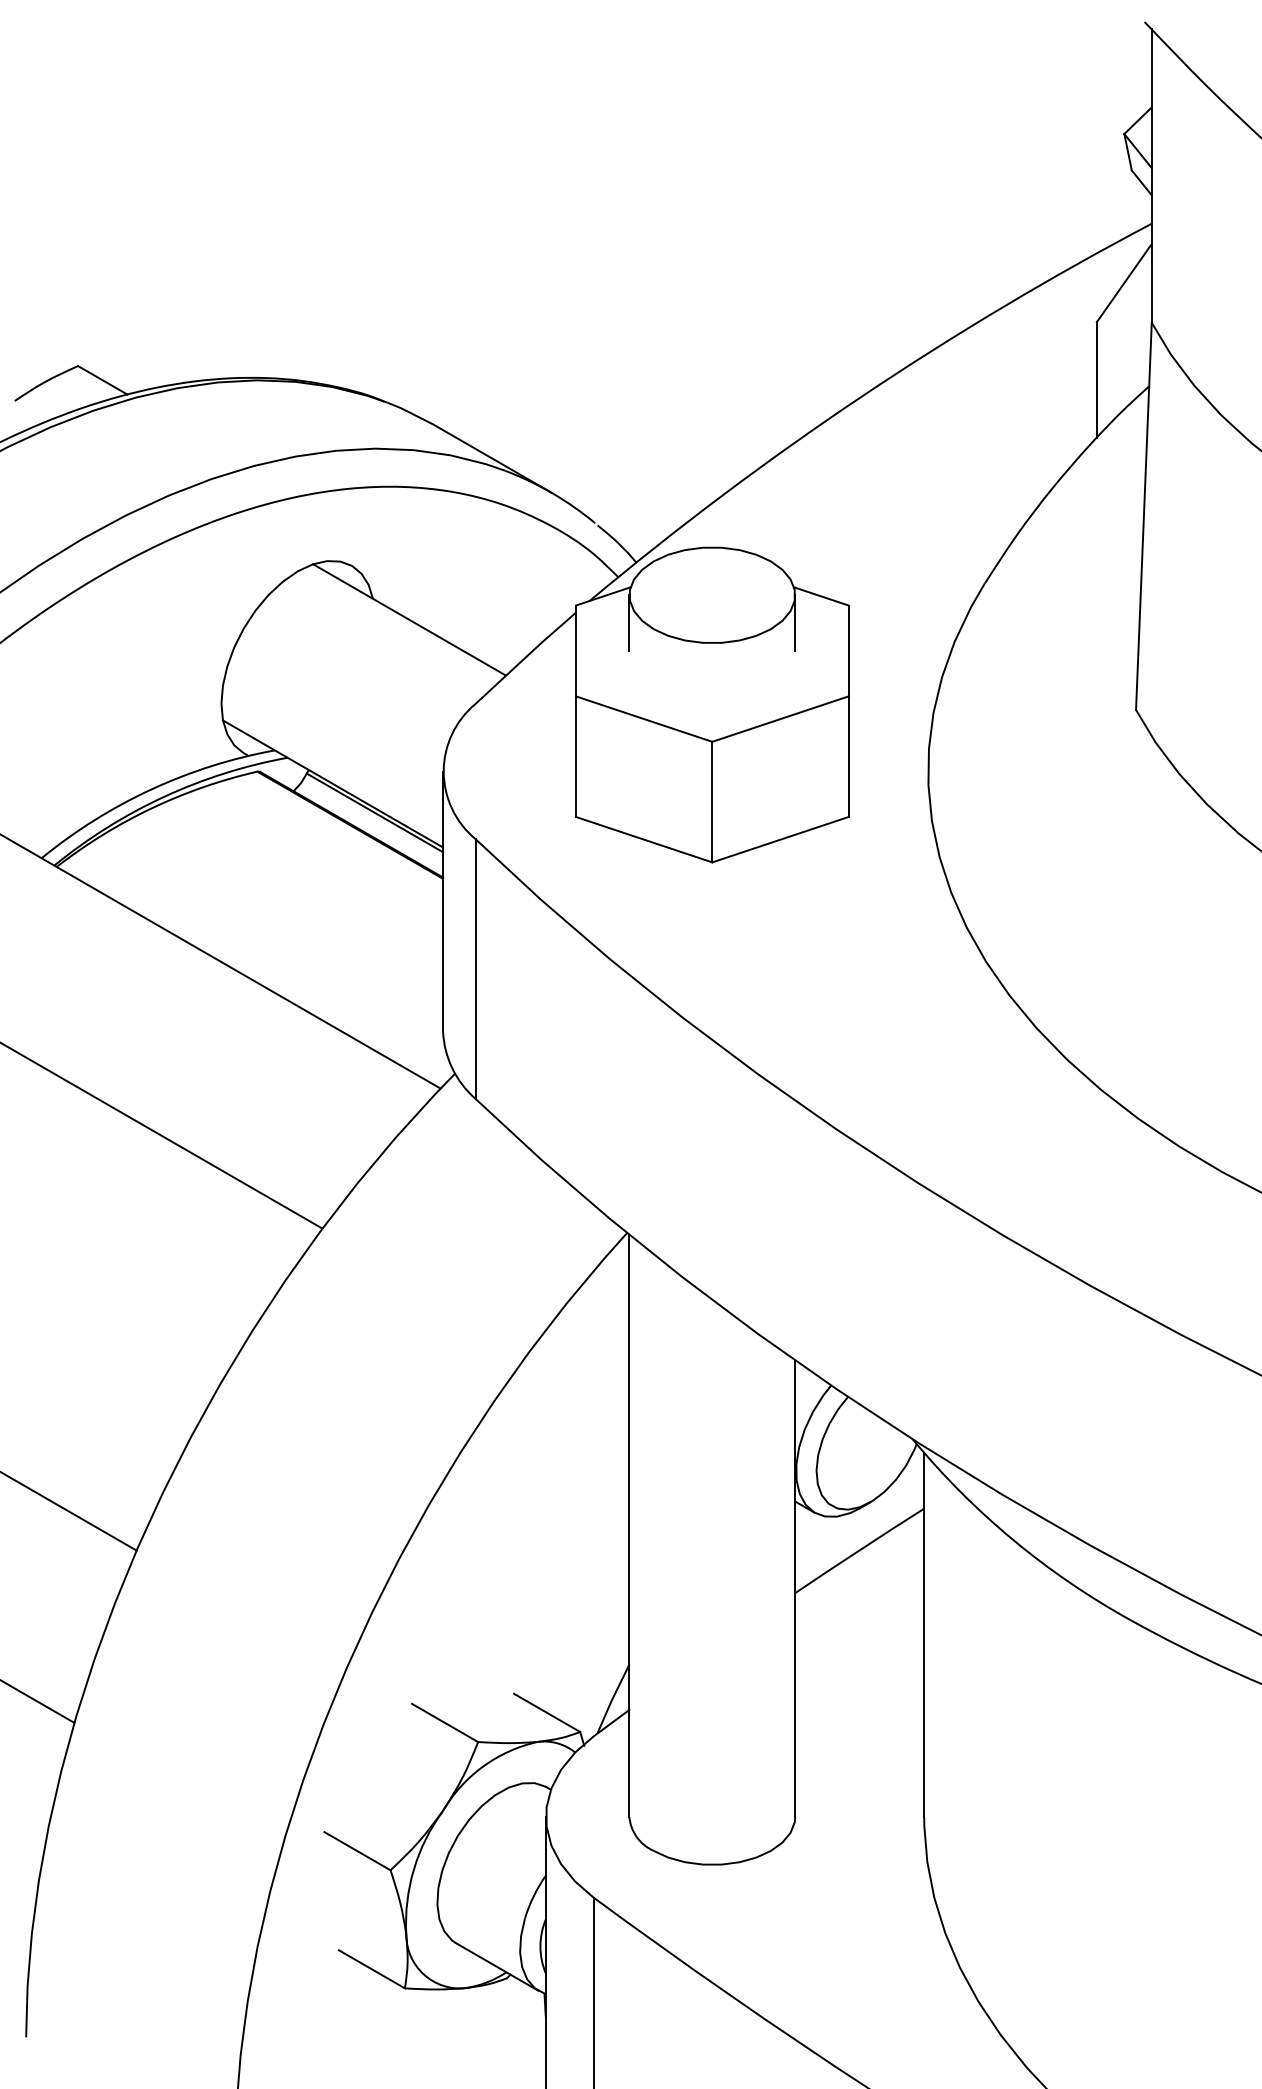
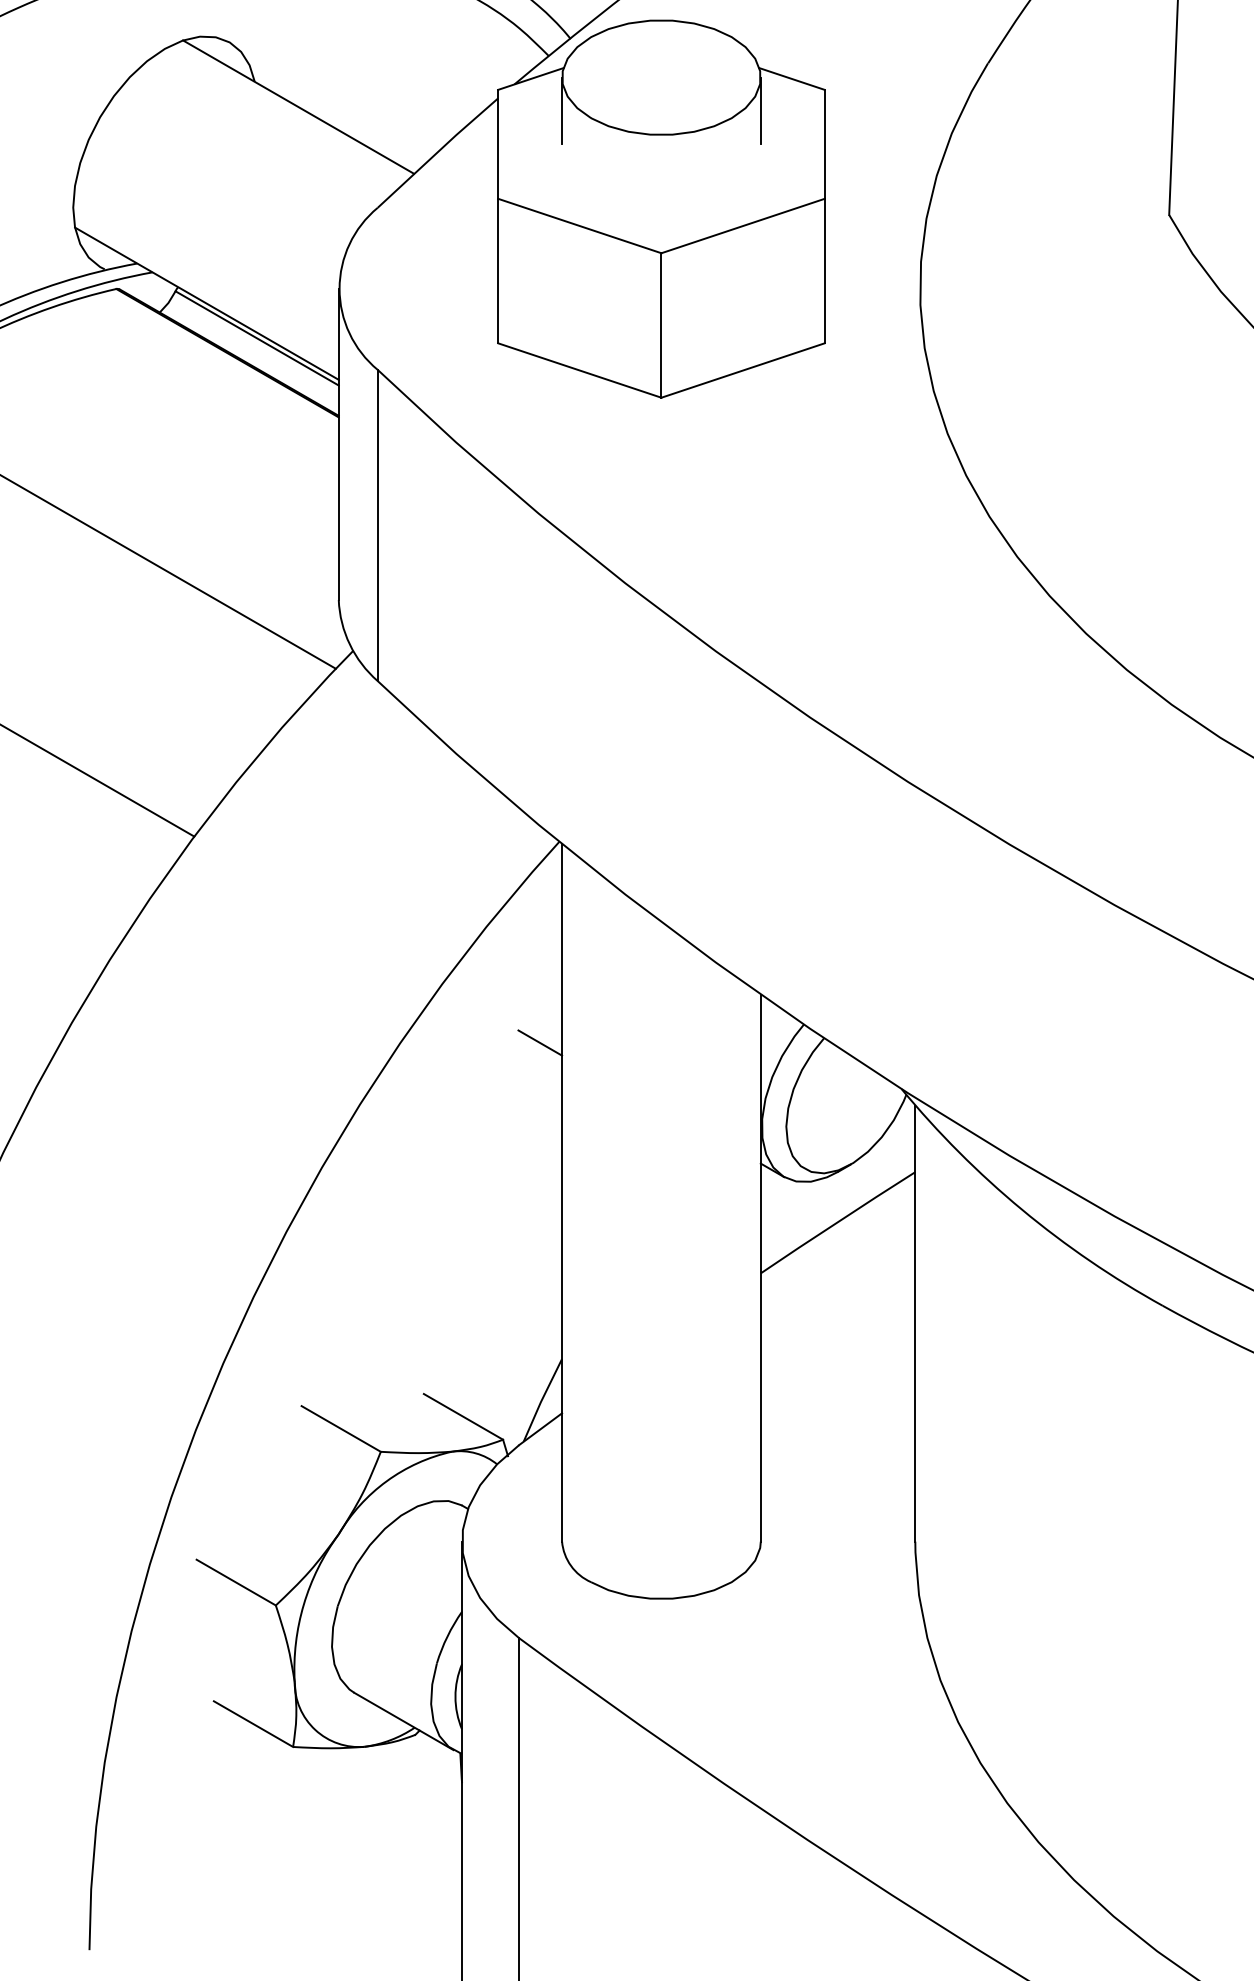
line: (611, 1400) -> (540, 1042), added

